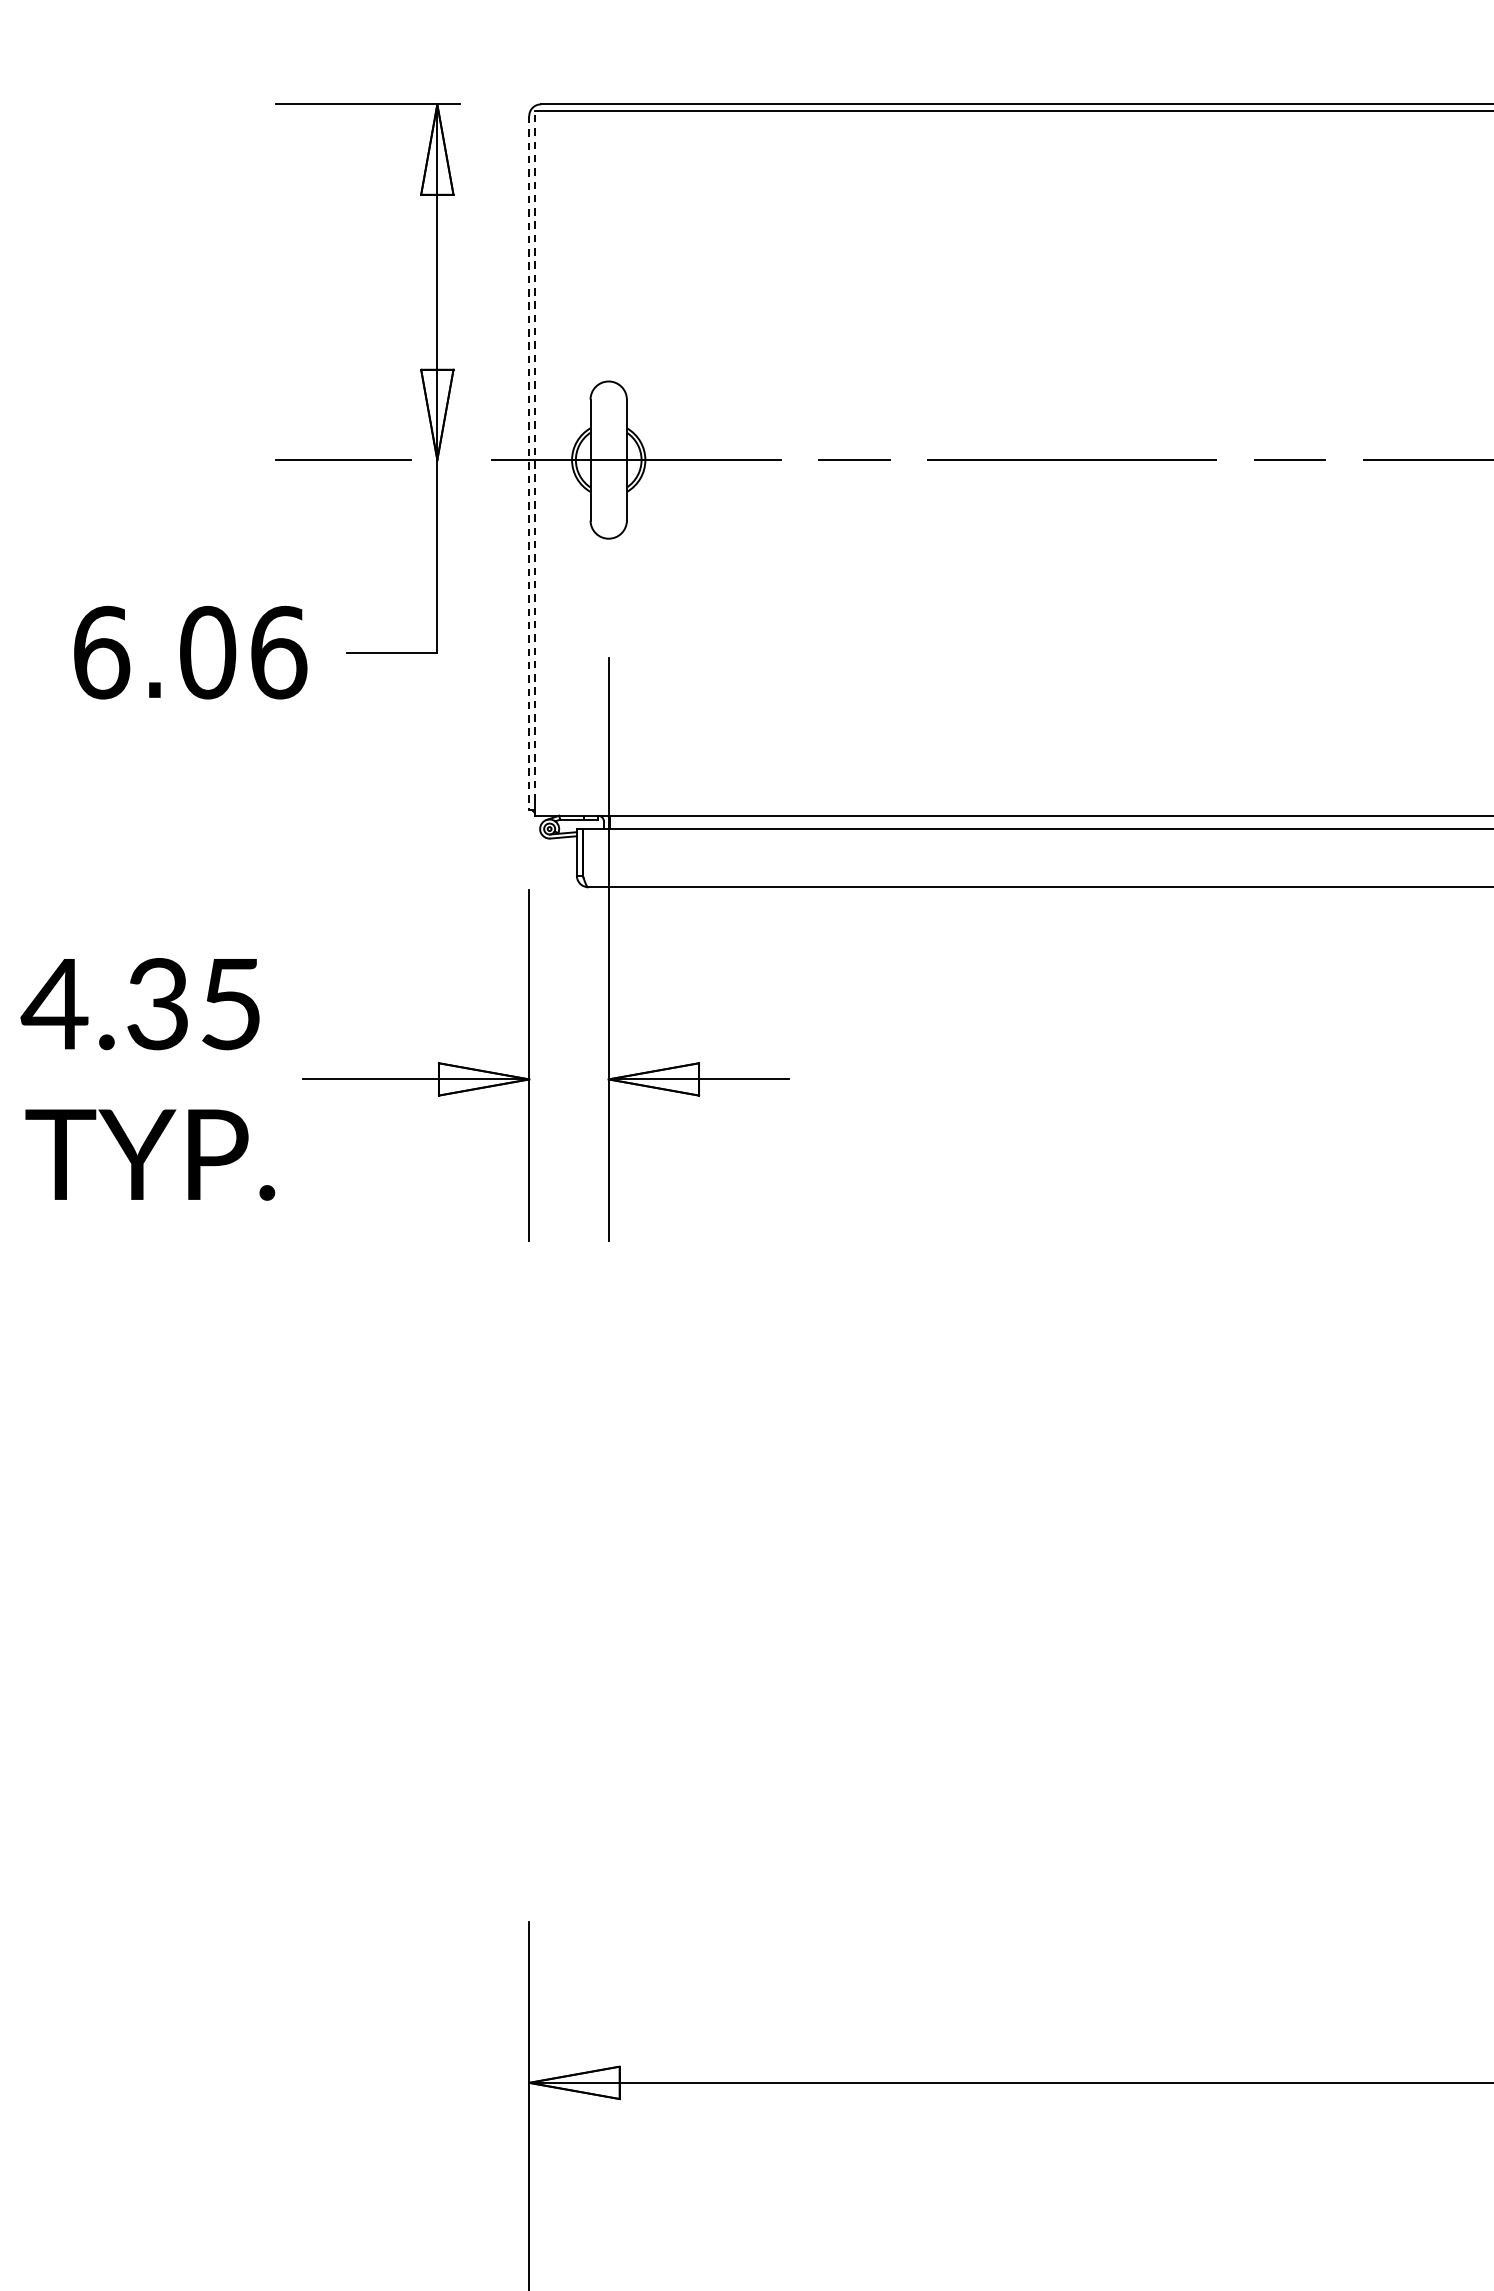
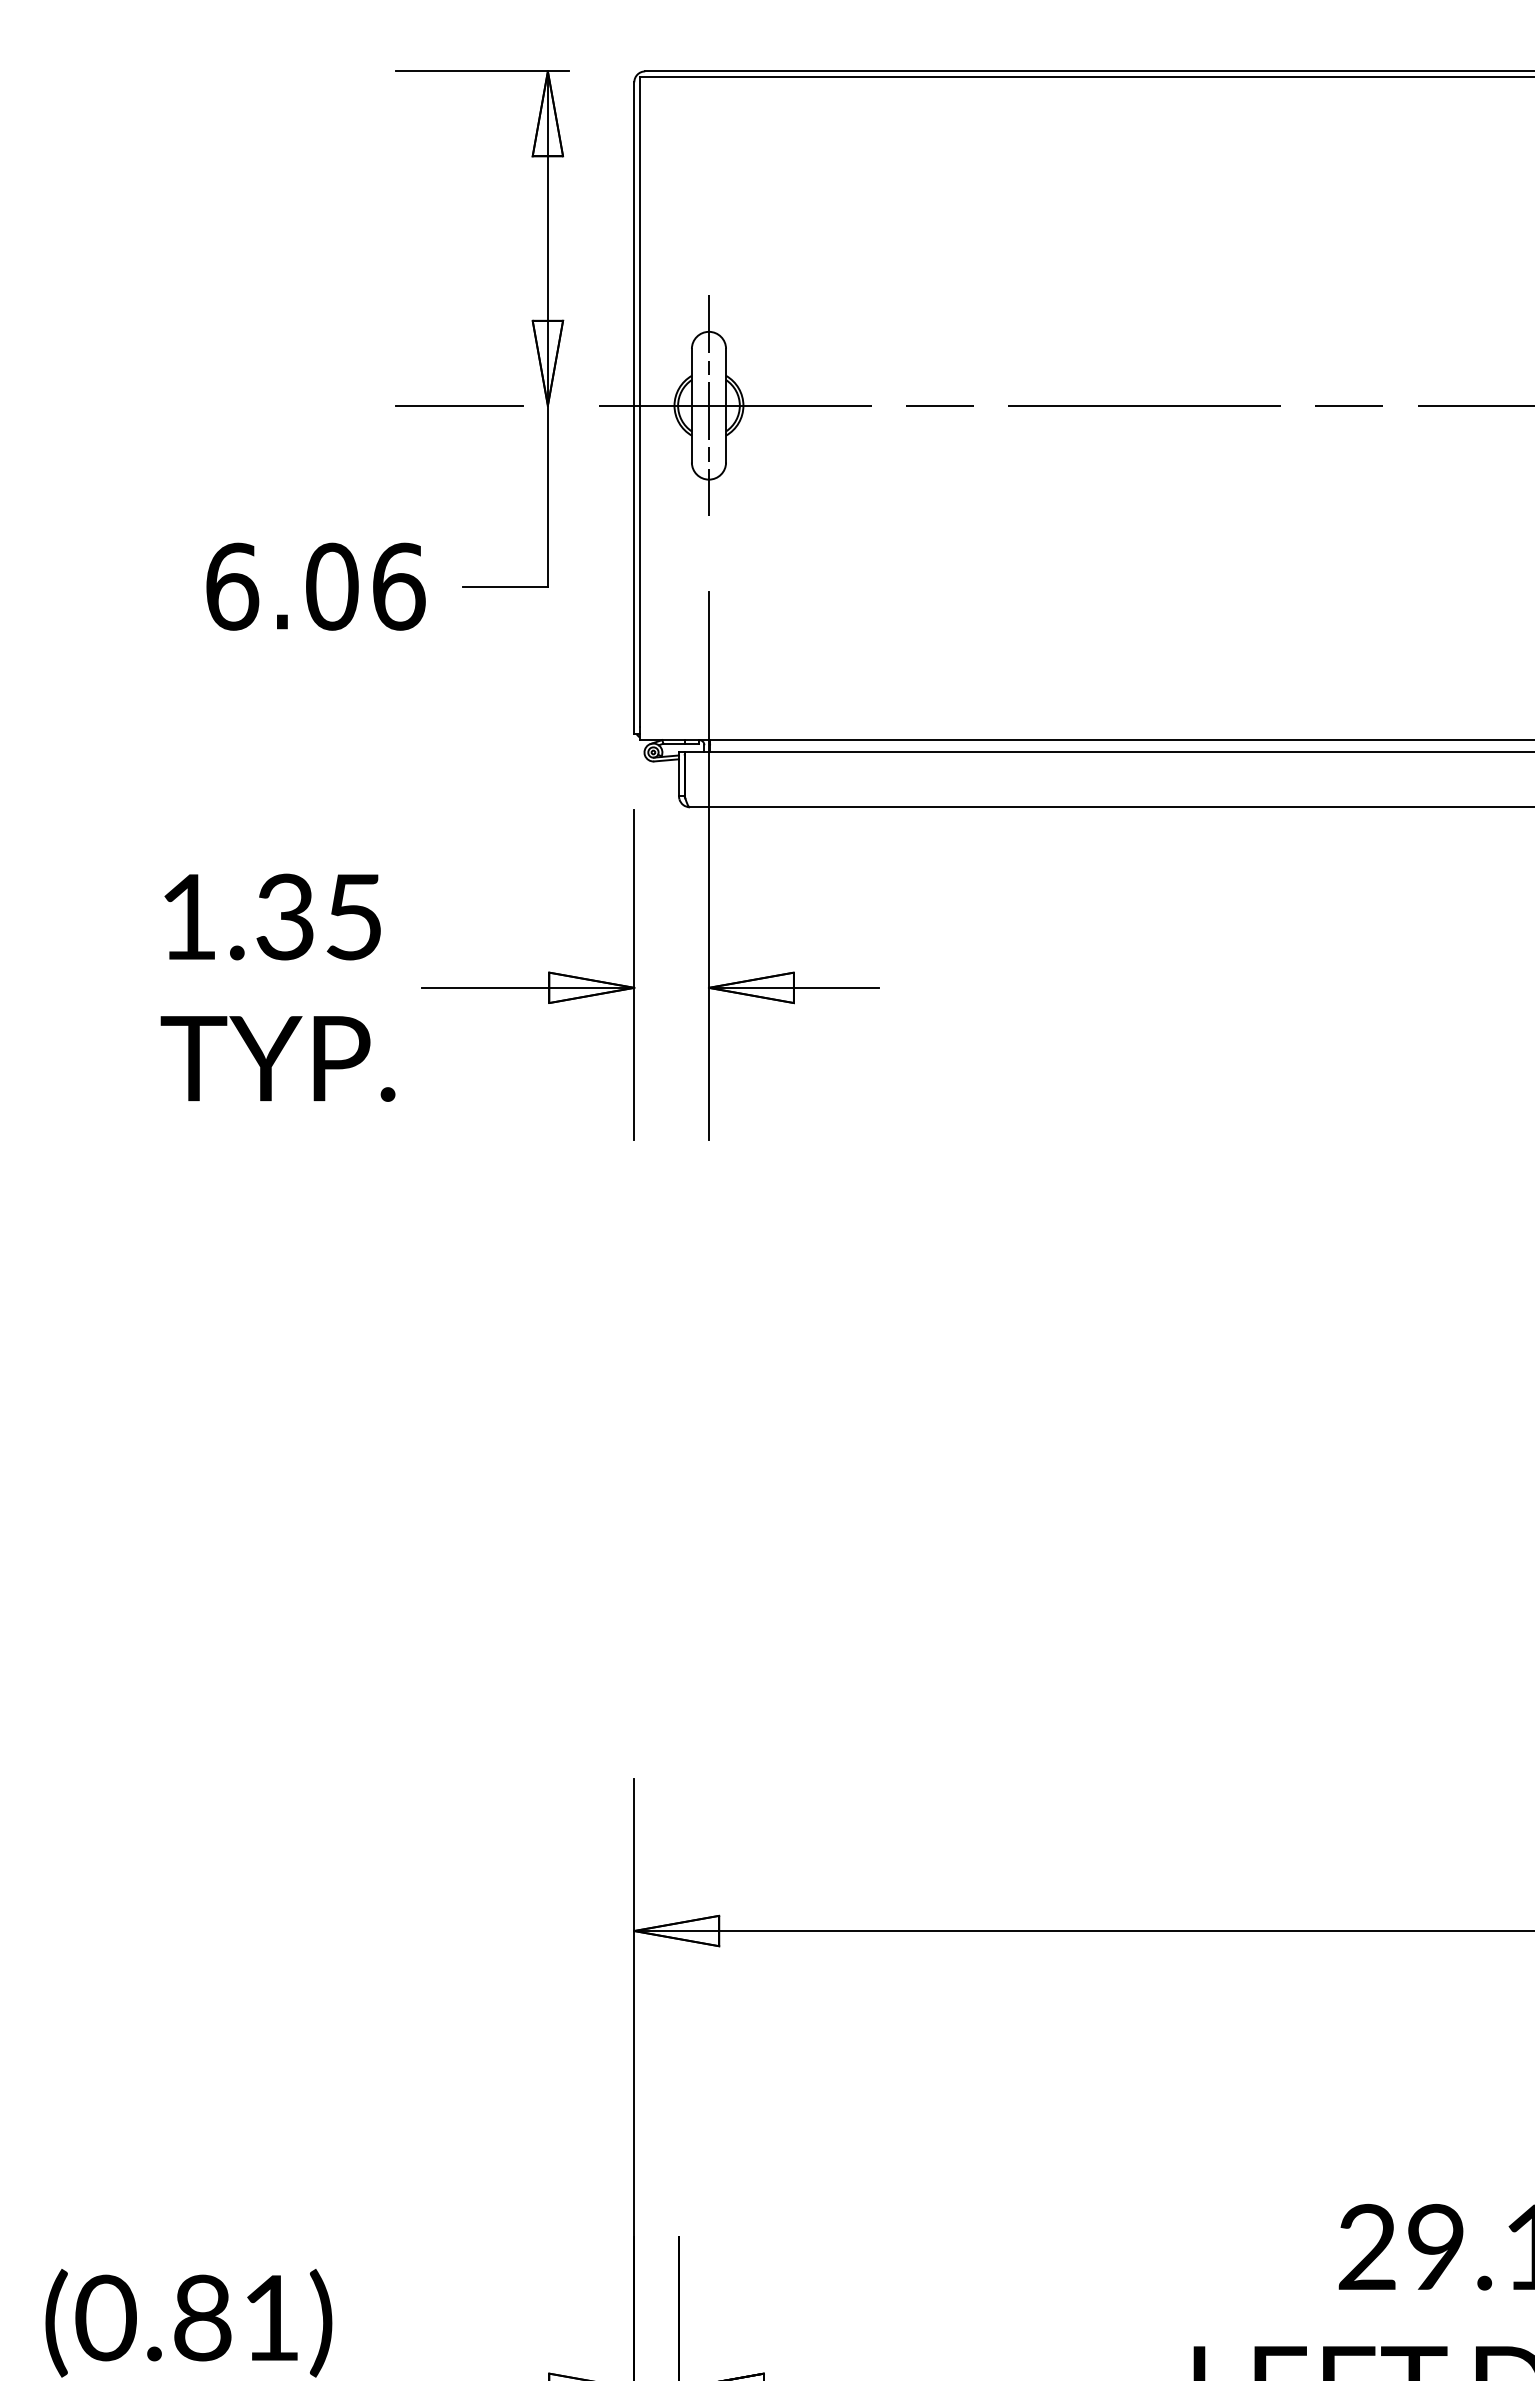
line: (535, 455) -> (640, 401), dashed -> solid
line: (608, 459) -> (708, 405), added
line: (529, 463) -> (634, 408), dashed -> solid
text: (53, 1003) -> (187, 916), 4.35 -> 1.35

